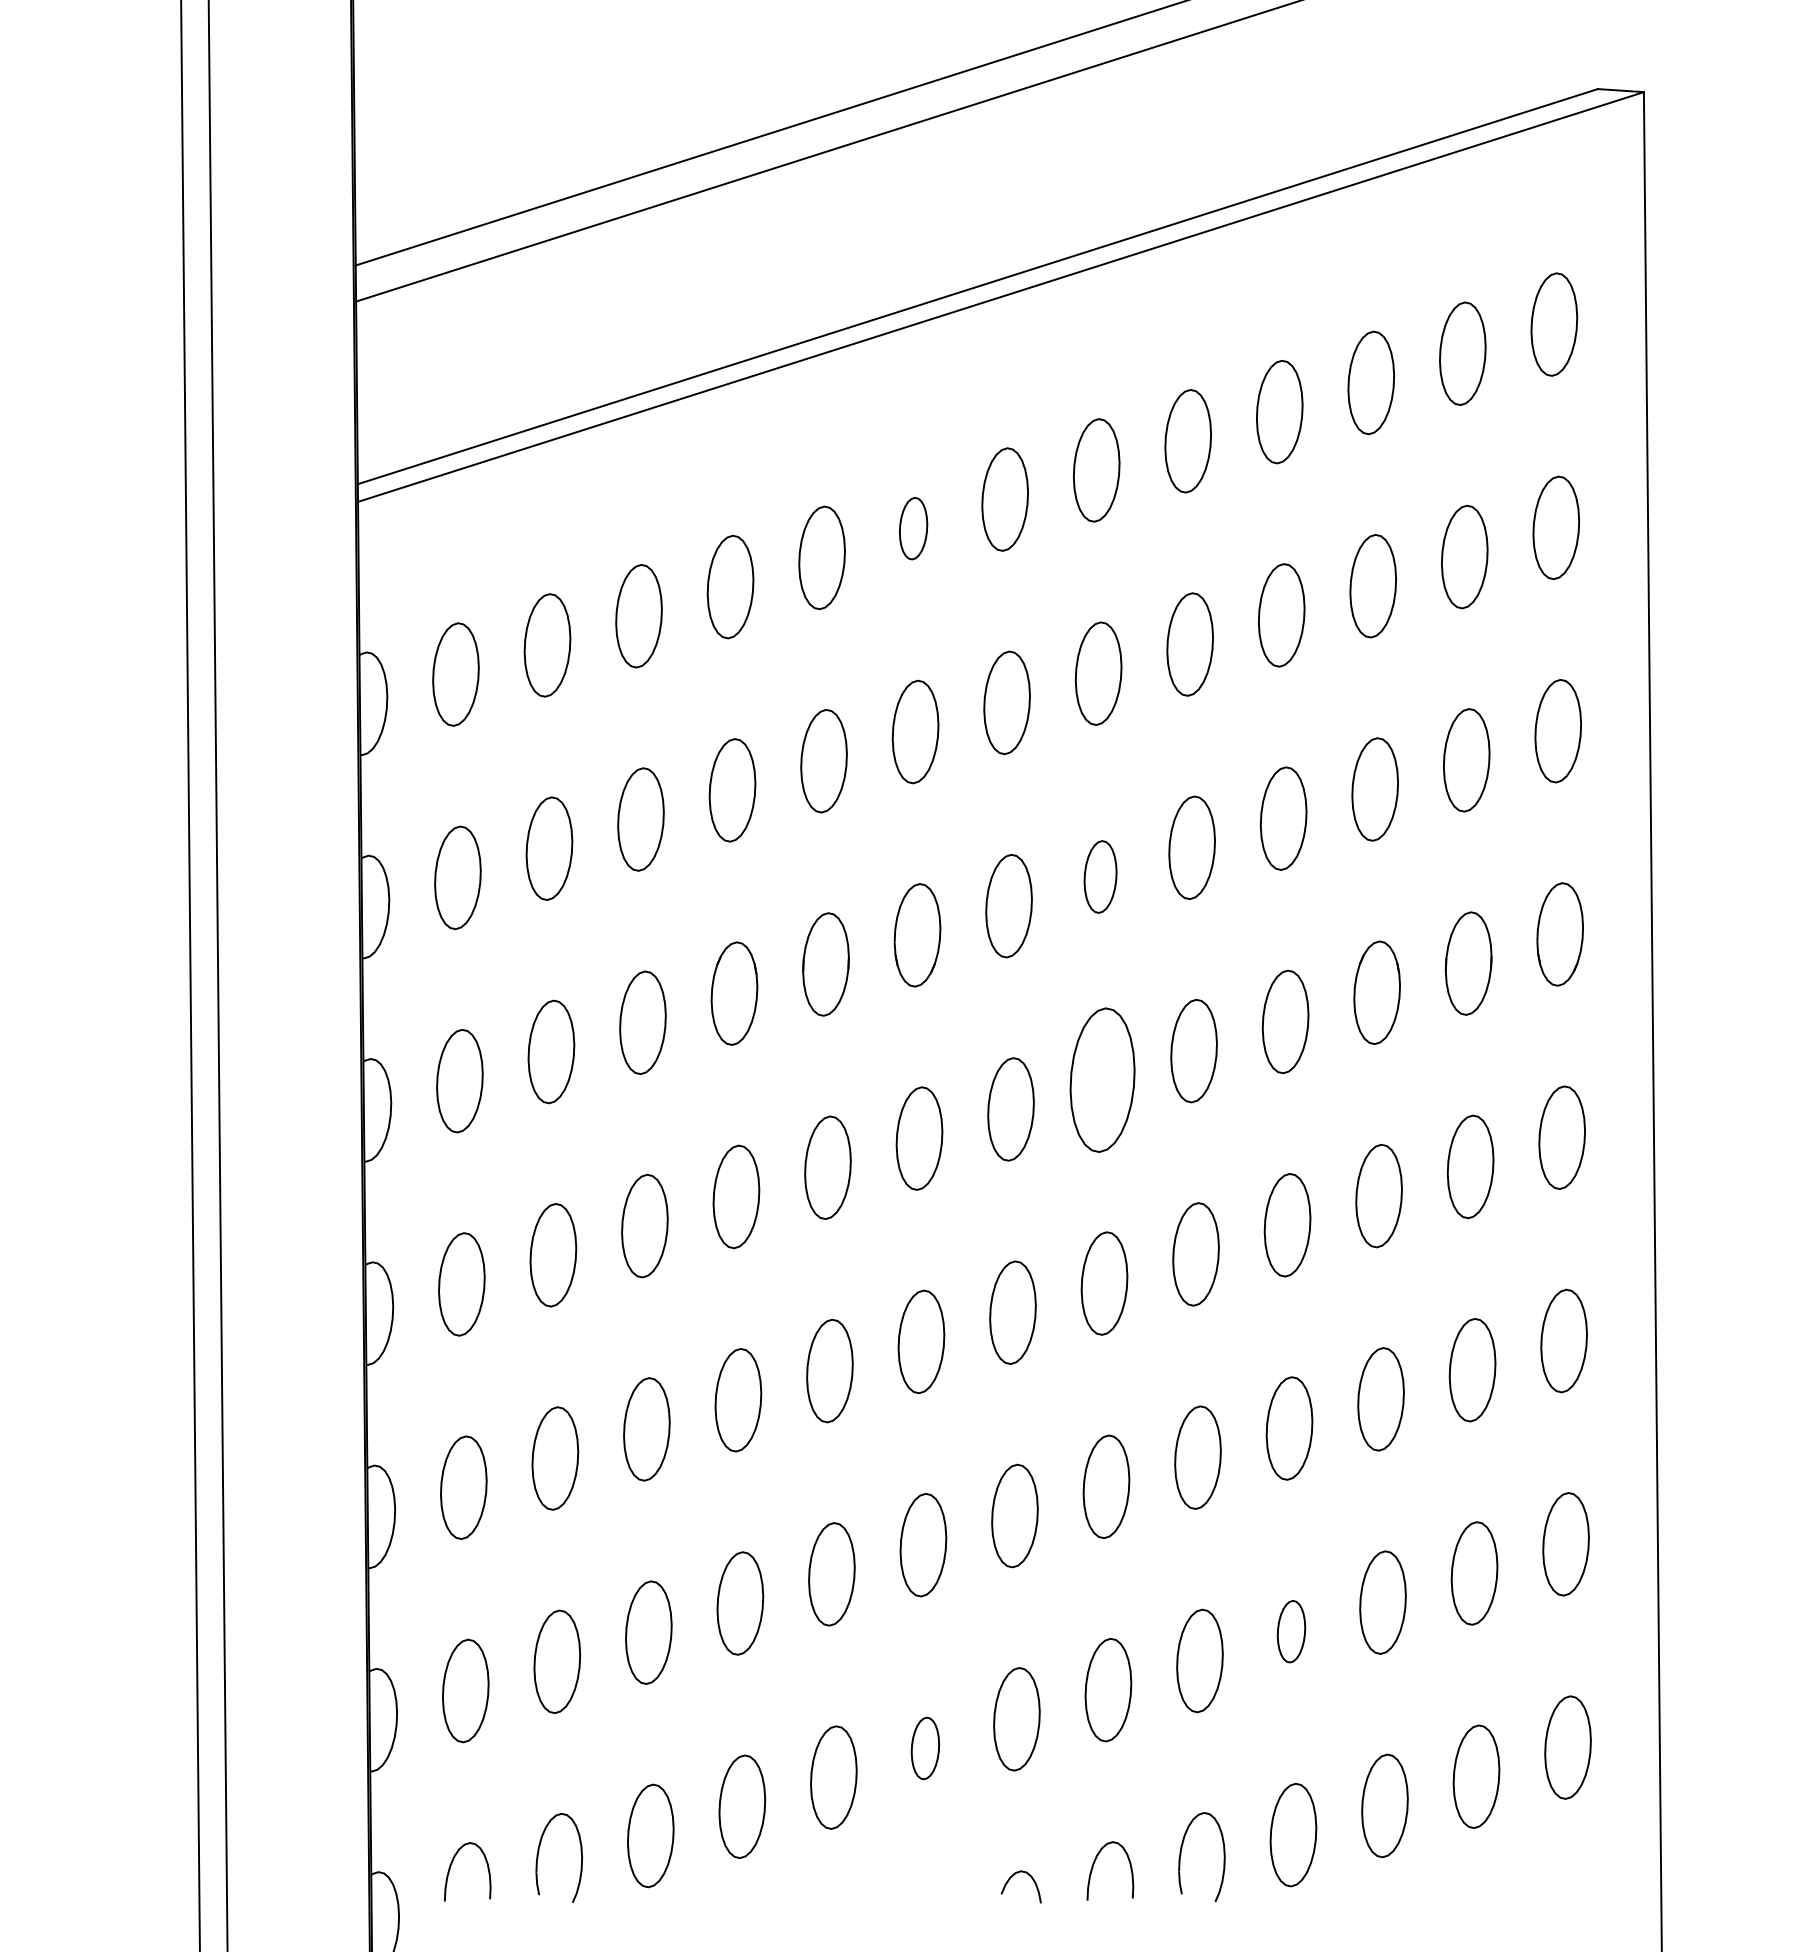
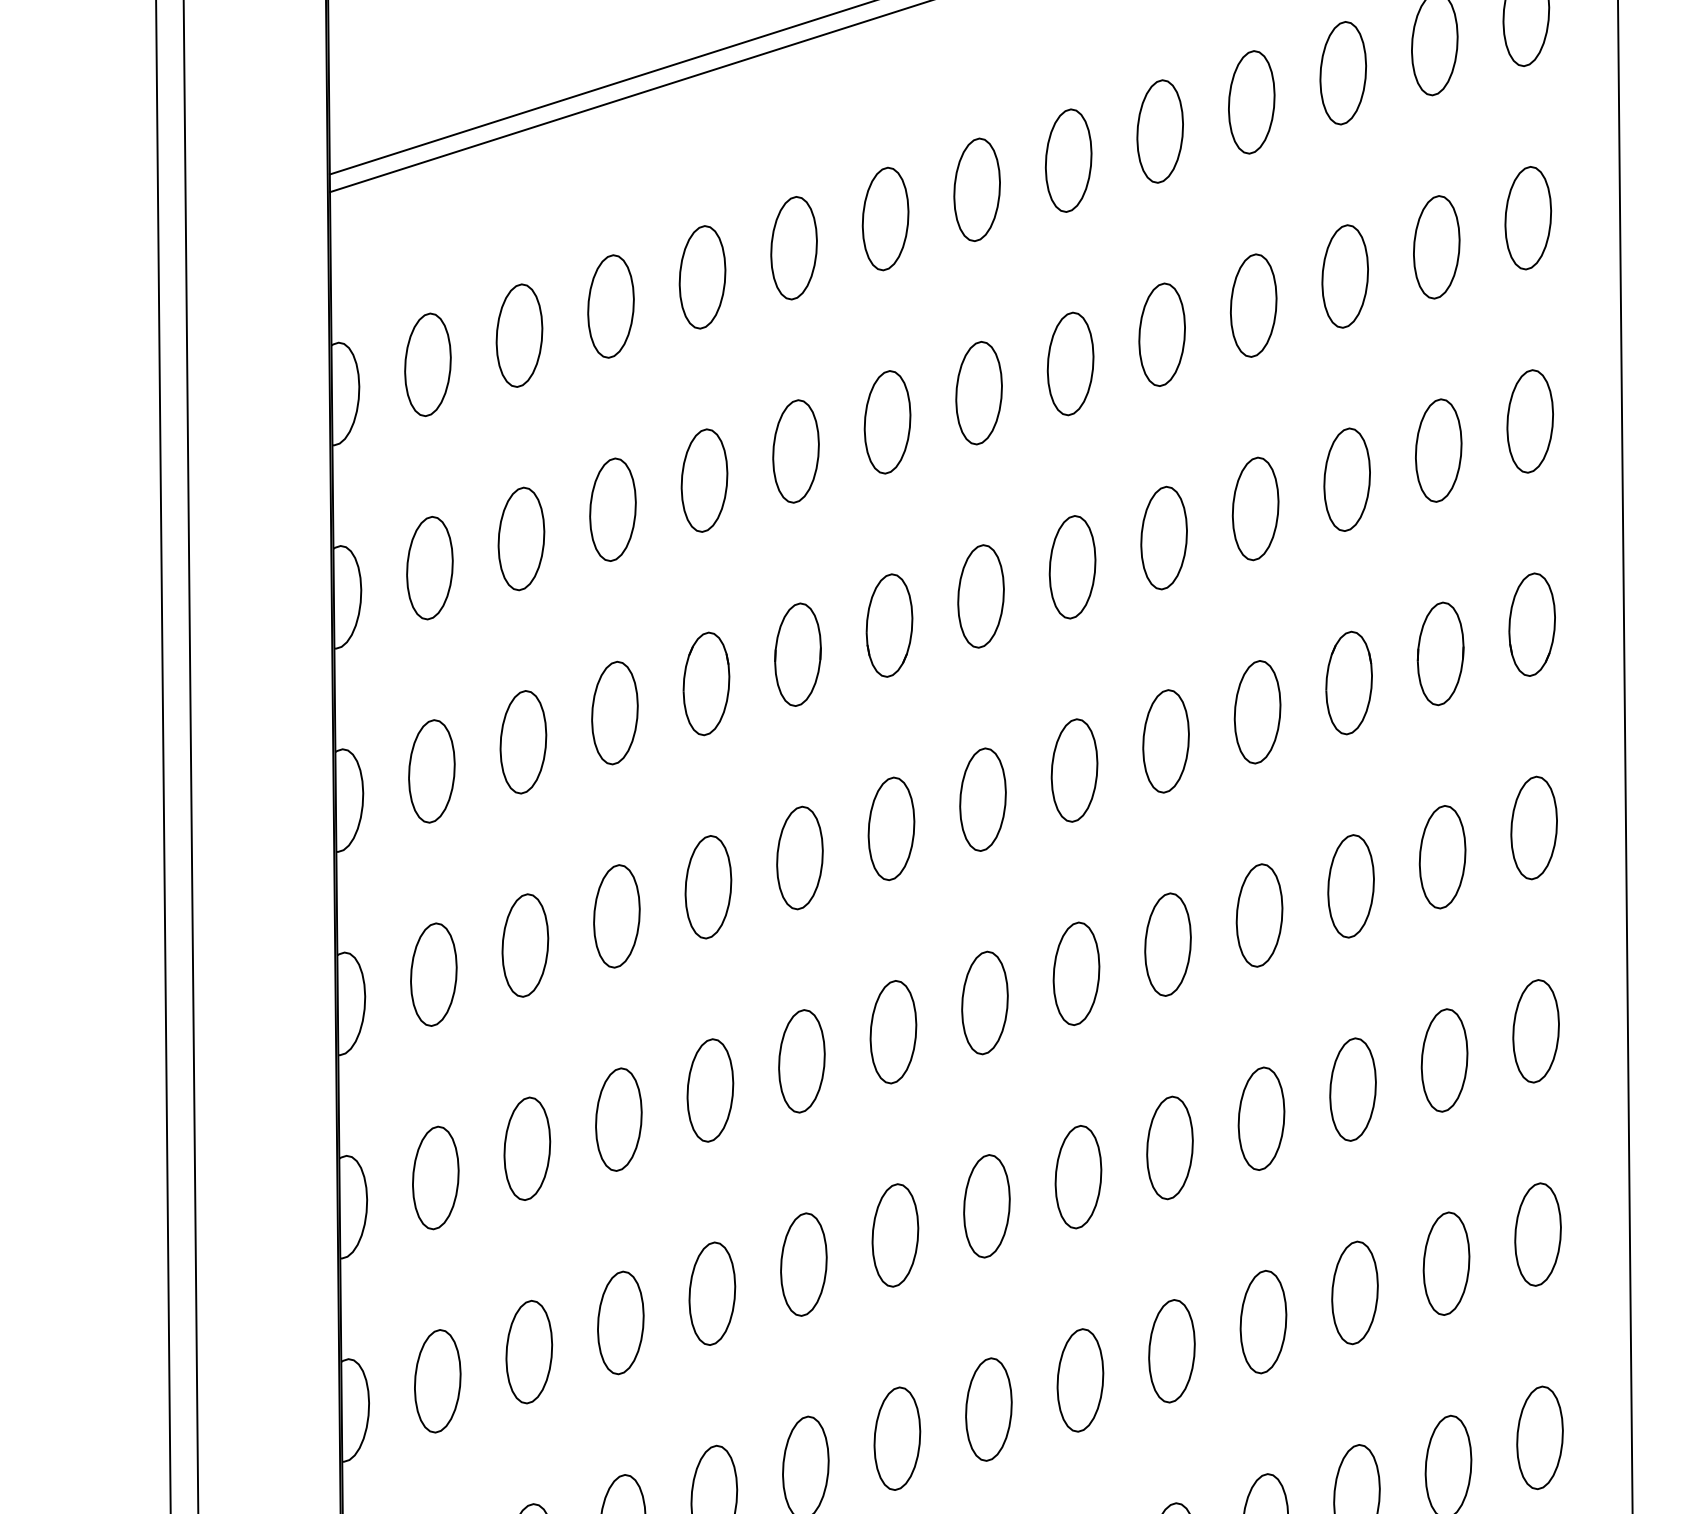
part: (913, 528) -> (885, 218), size x1.67
part: (1100, 876) -> (1072, 566), size x1.43
part: (1102, 1080) -> (1074, 770), size x0.71
part: (1291, 1631) -> (1263, 1321), size x1.67
part: (925, 1748) -> (897, 1438), size x1.67

